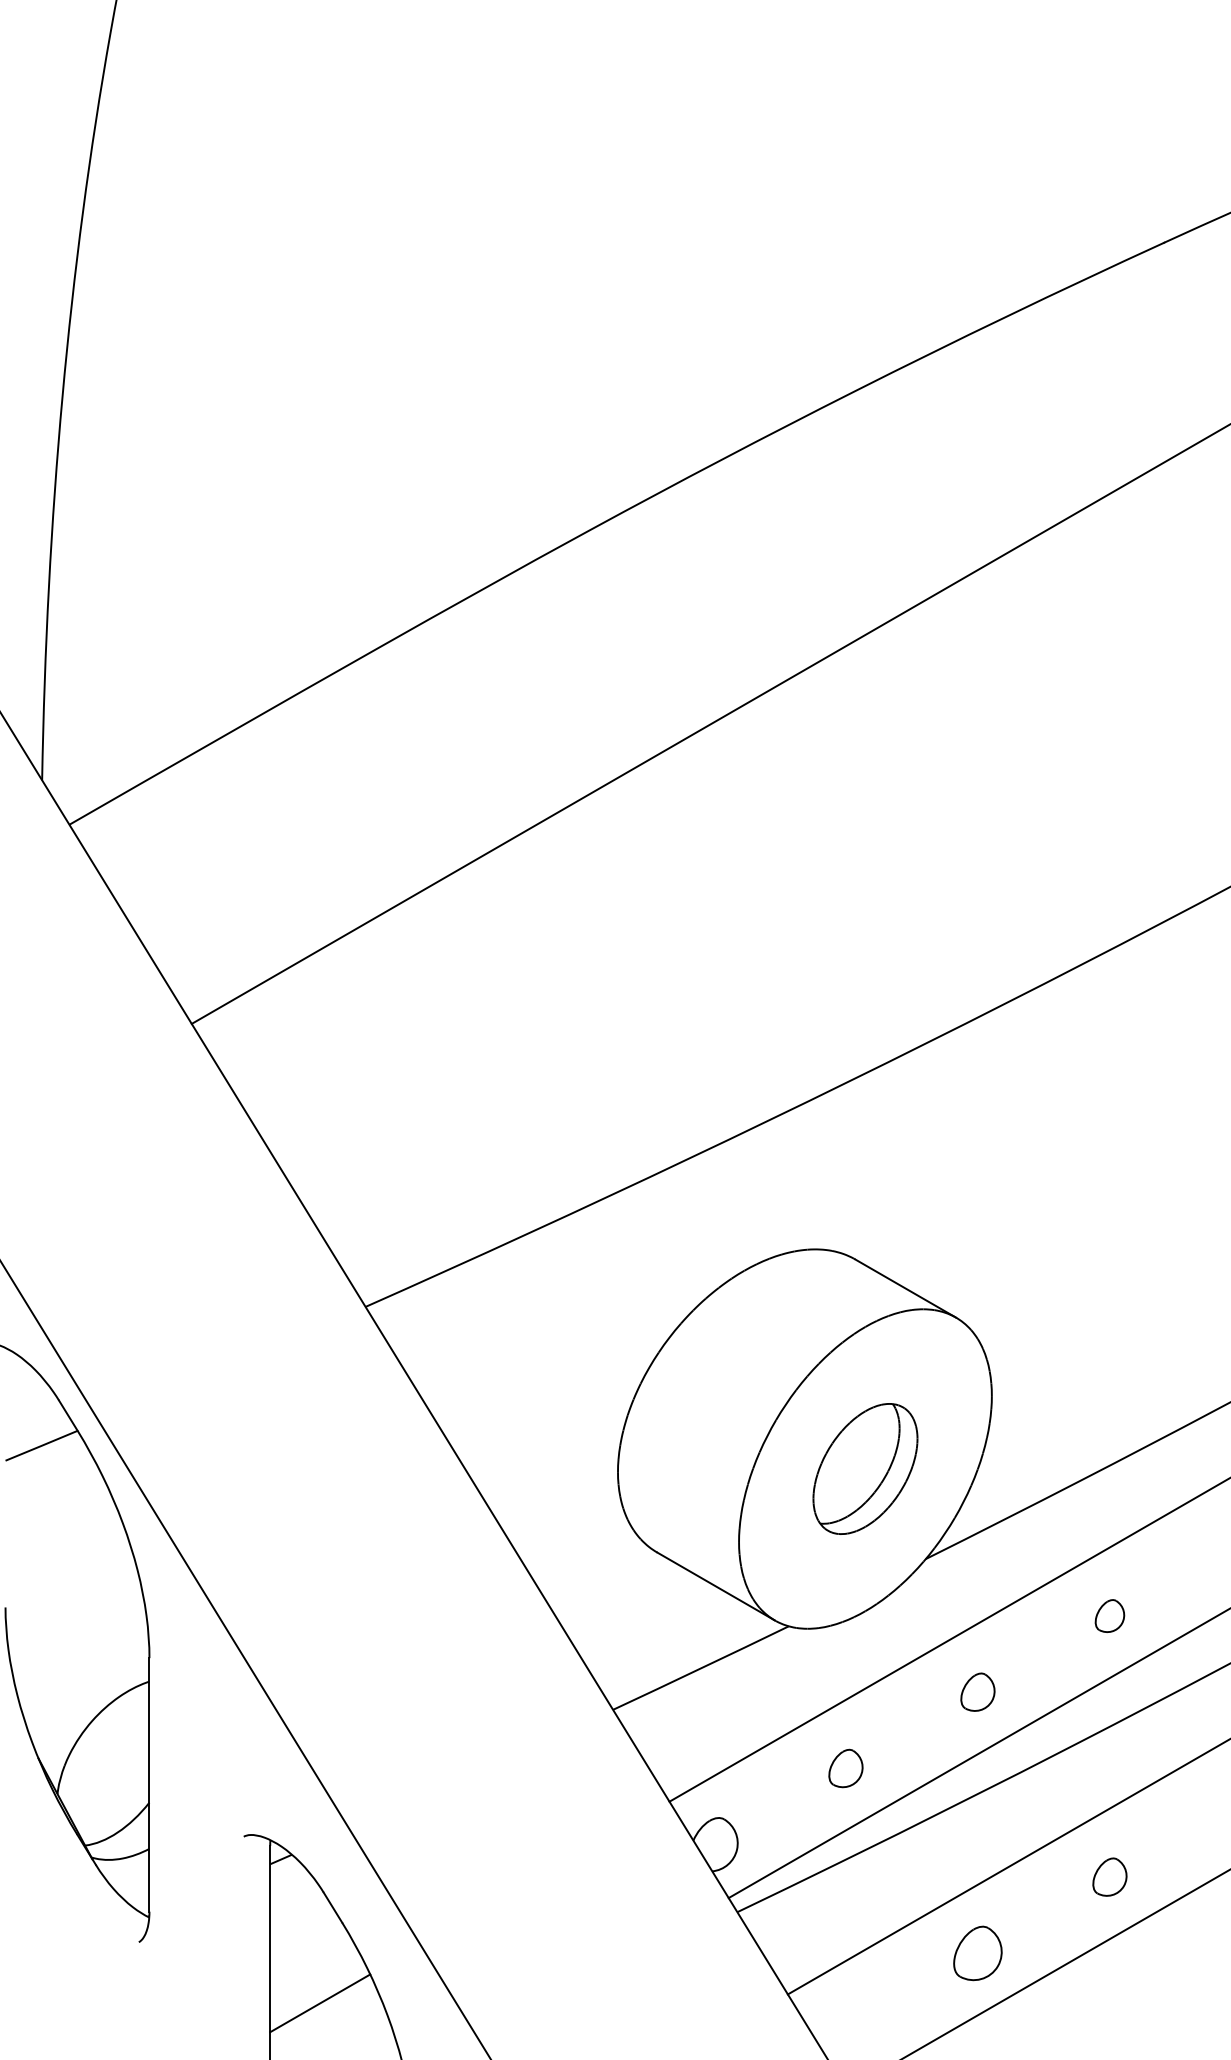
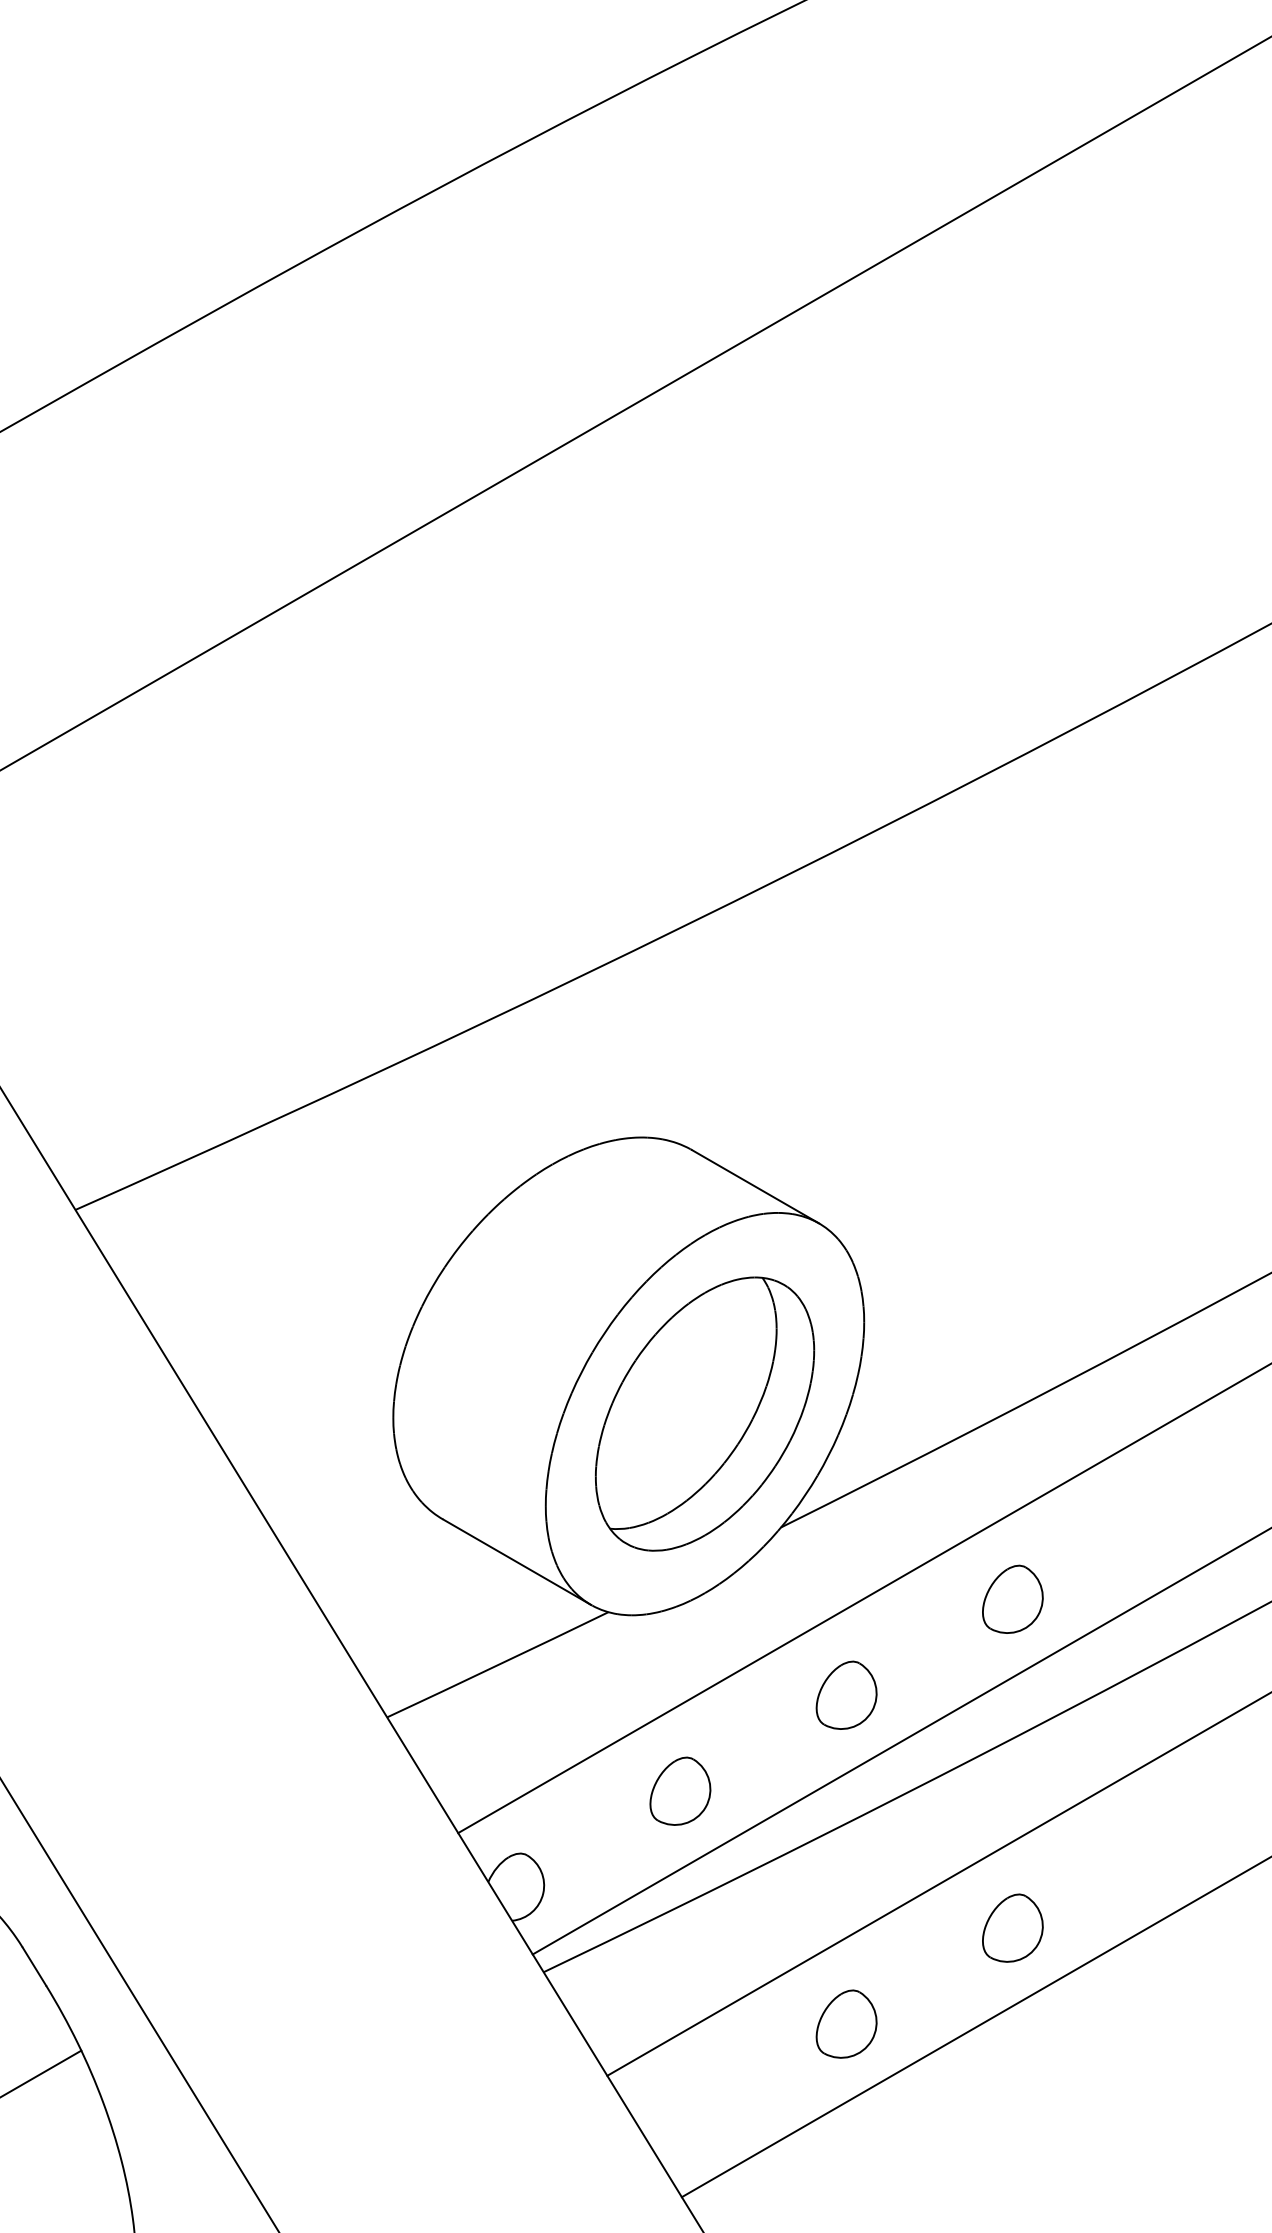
part: (865, 1468) -> (705, 1413), size x1.67
part: (1109, 1615) -> (1012, 1598), size x1.67
part: (977, 1691) -> (846, 1694), size x1.43
part: (845, 1768) -> (679, 1791), size x1.43
part: (1109, 1876) -> (1012, 1927), size x1.43

